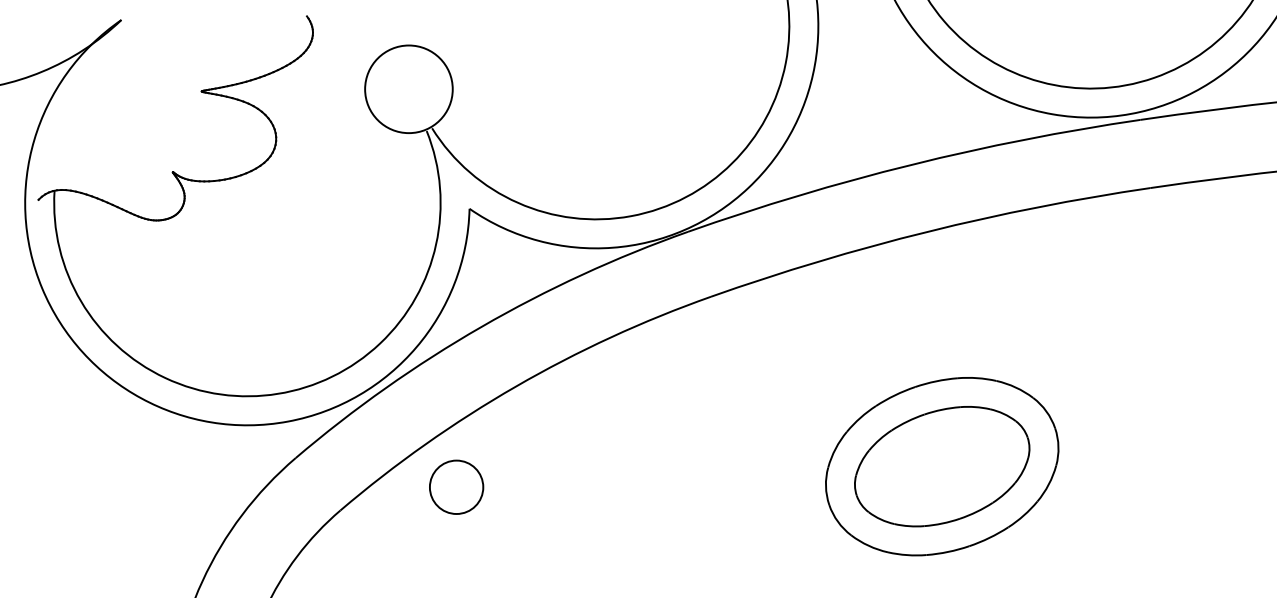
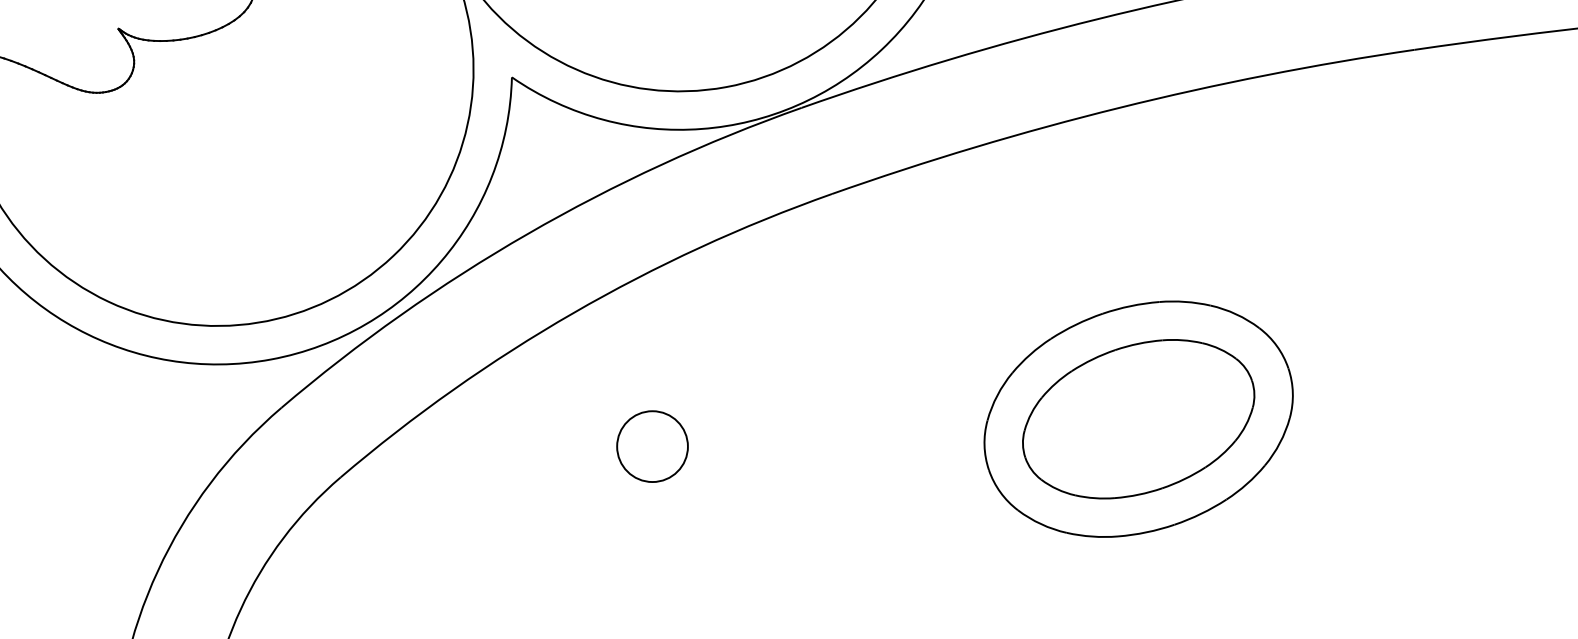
circle: (456, 486) -> (652, 445), moved

